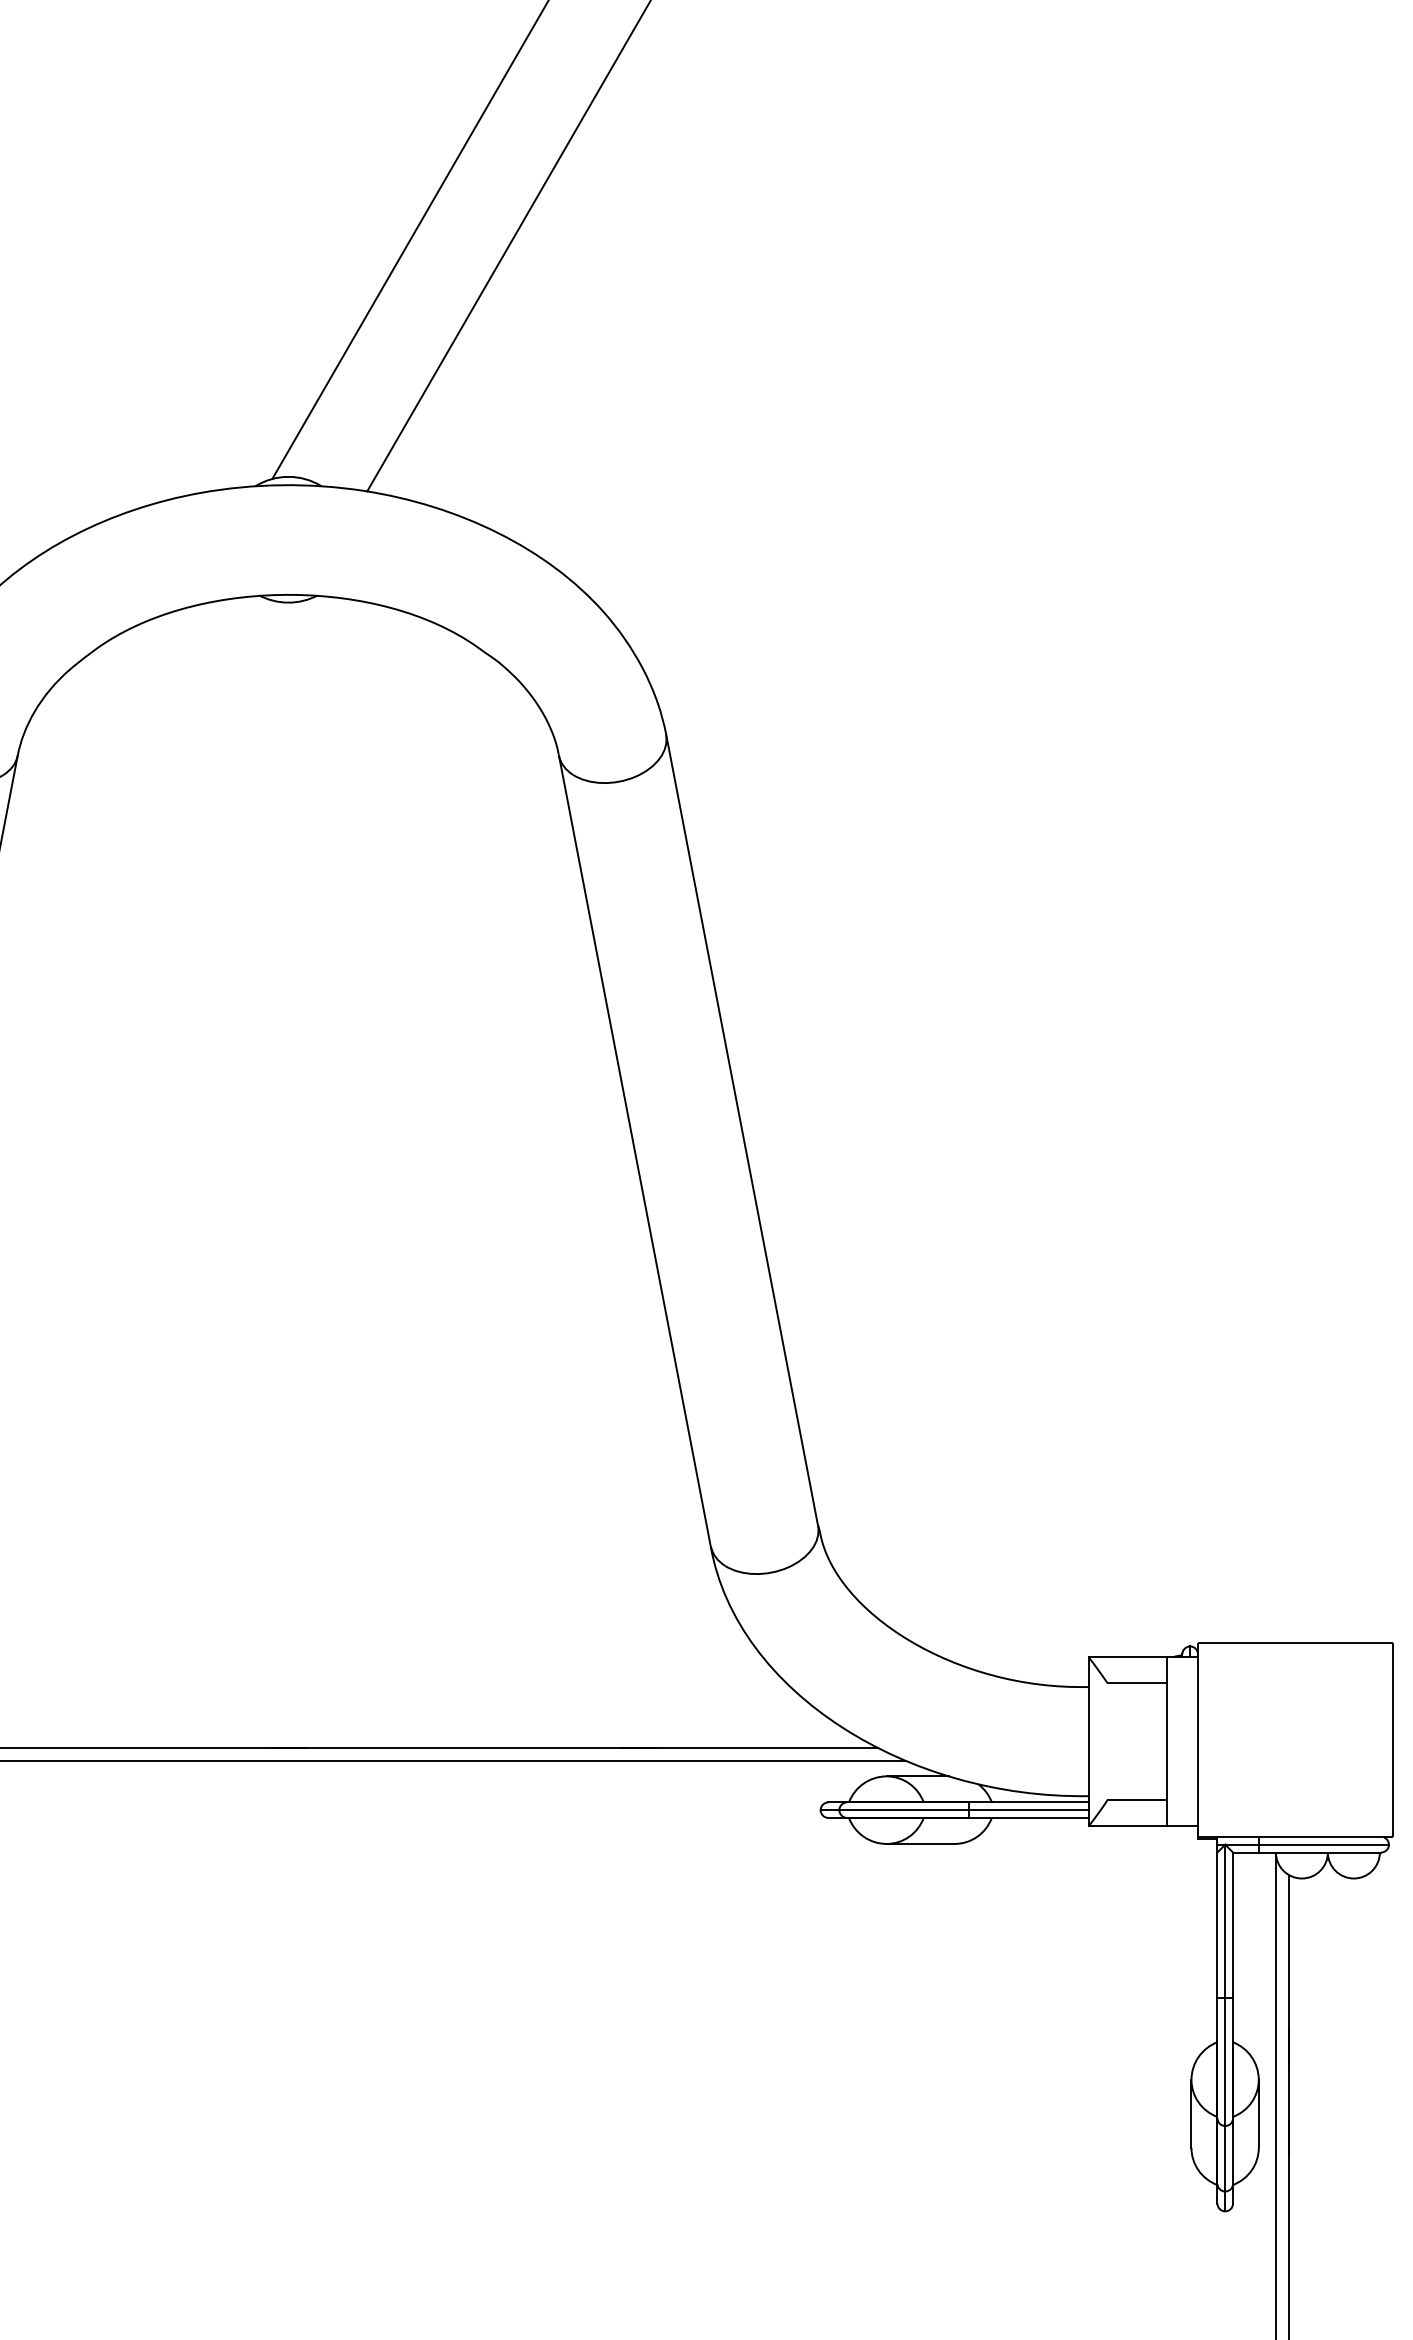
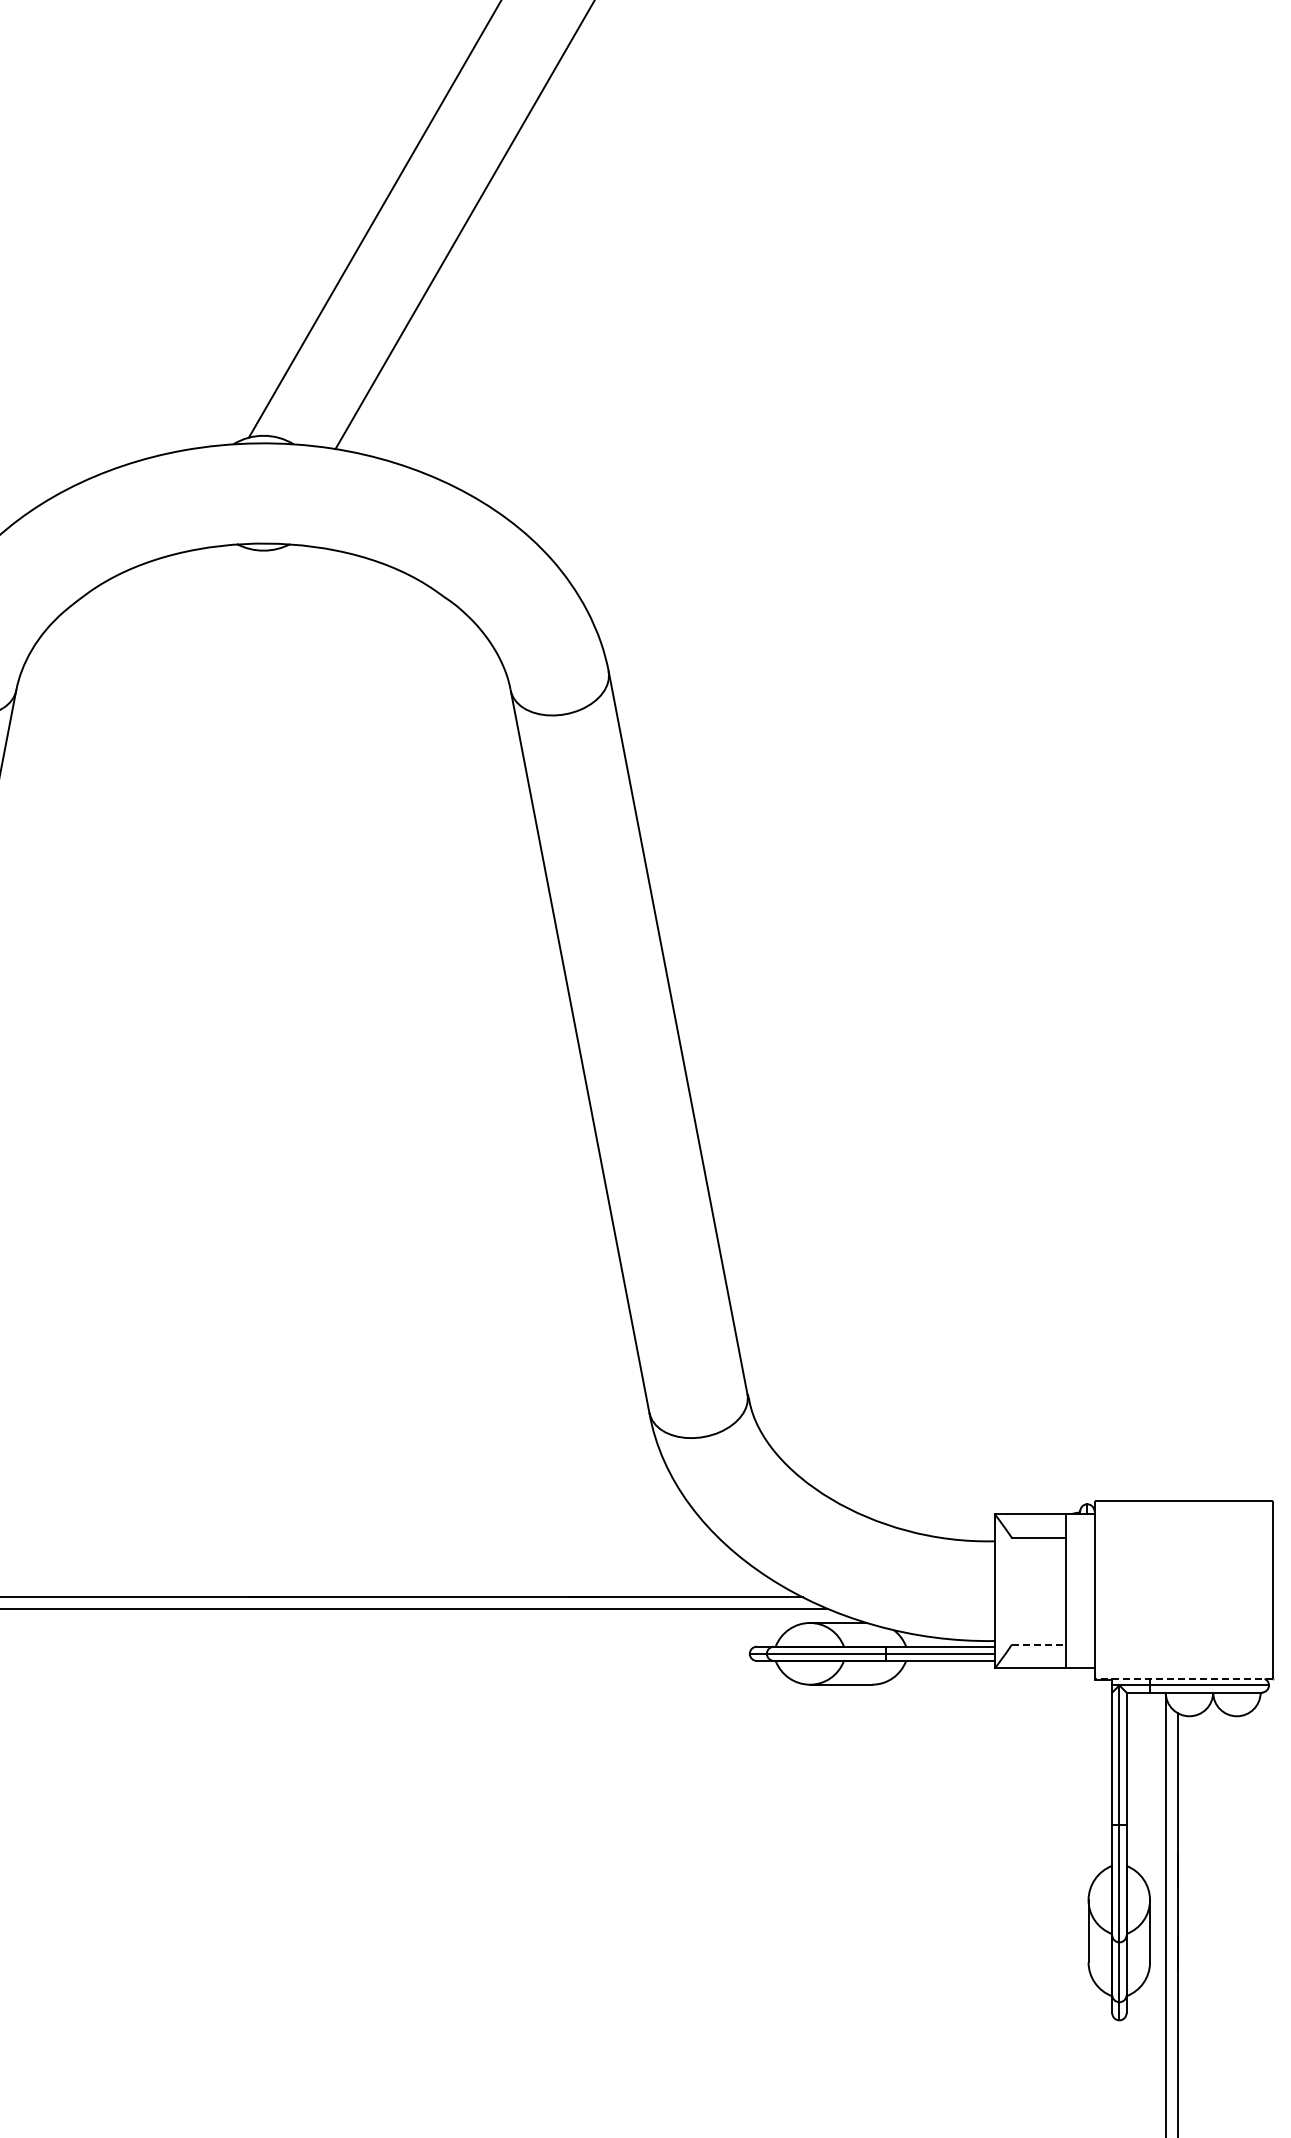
line: (1137, 1799) -> (1039, 1644), solid -> dashed
line: (1295, 1837) -> (1183, 1678), solid -> dashed

